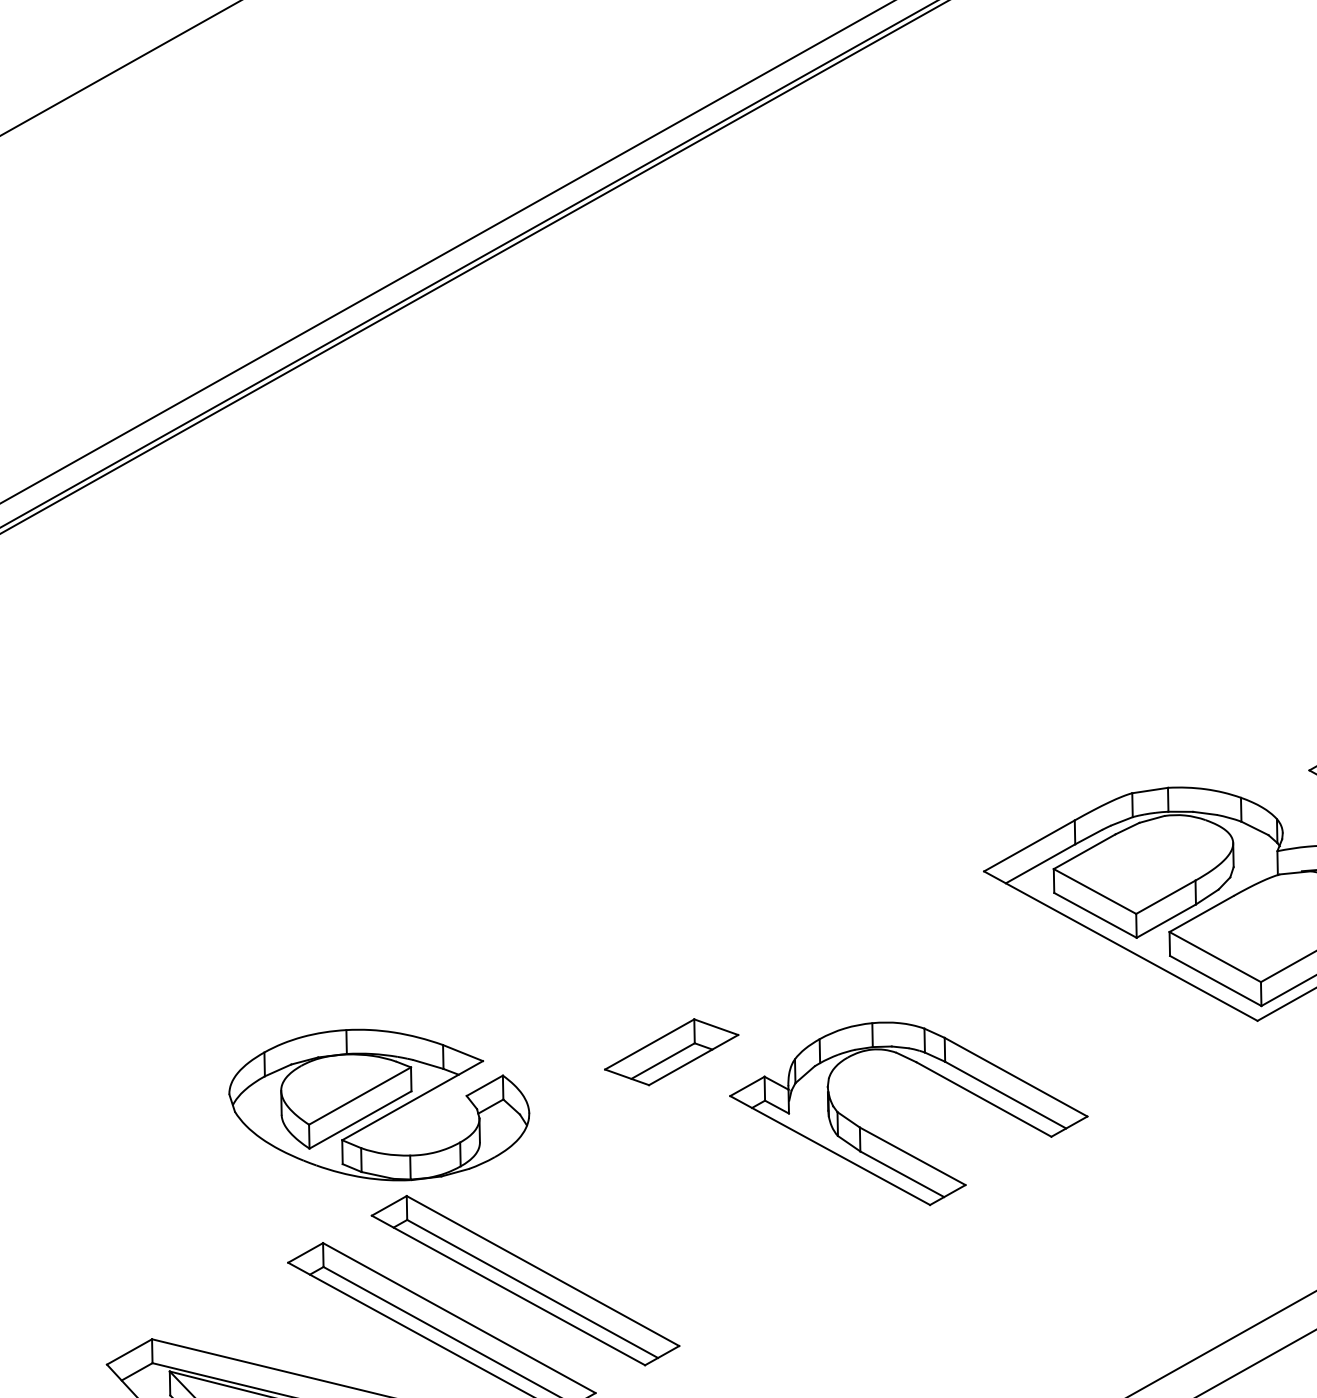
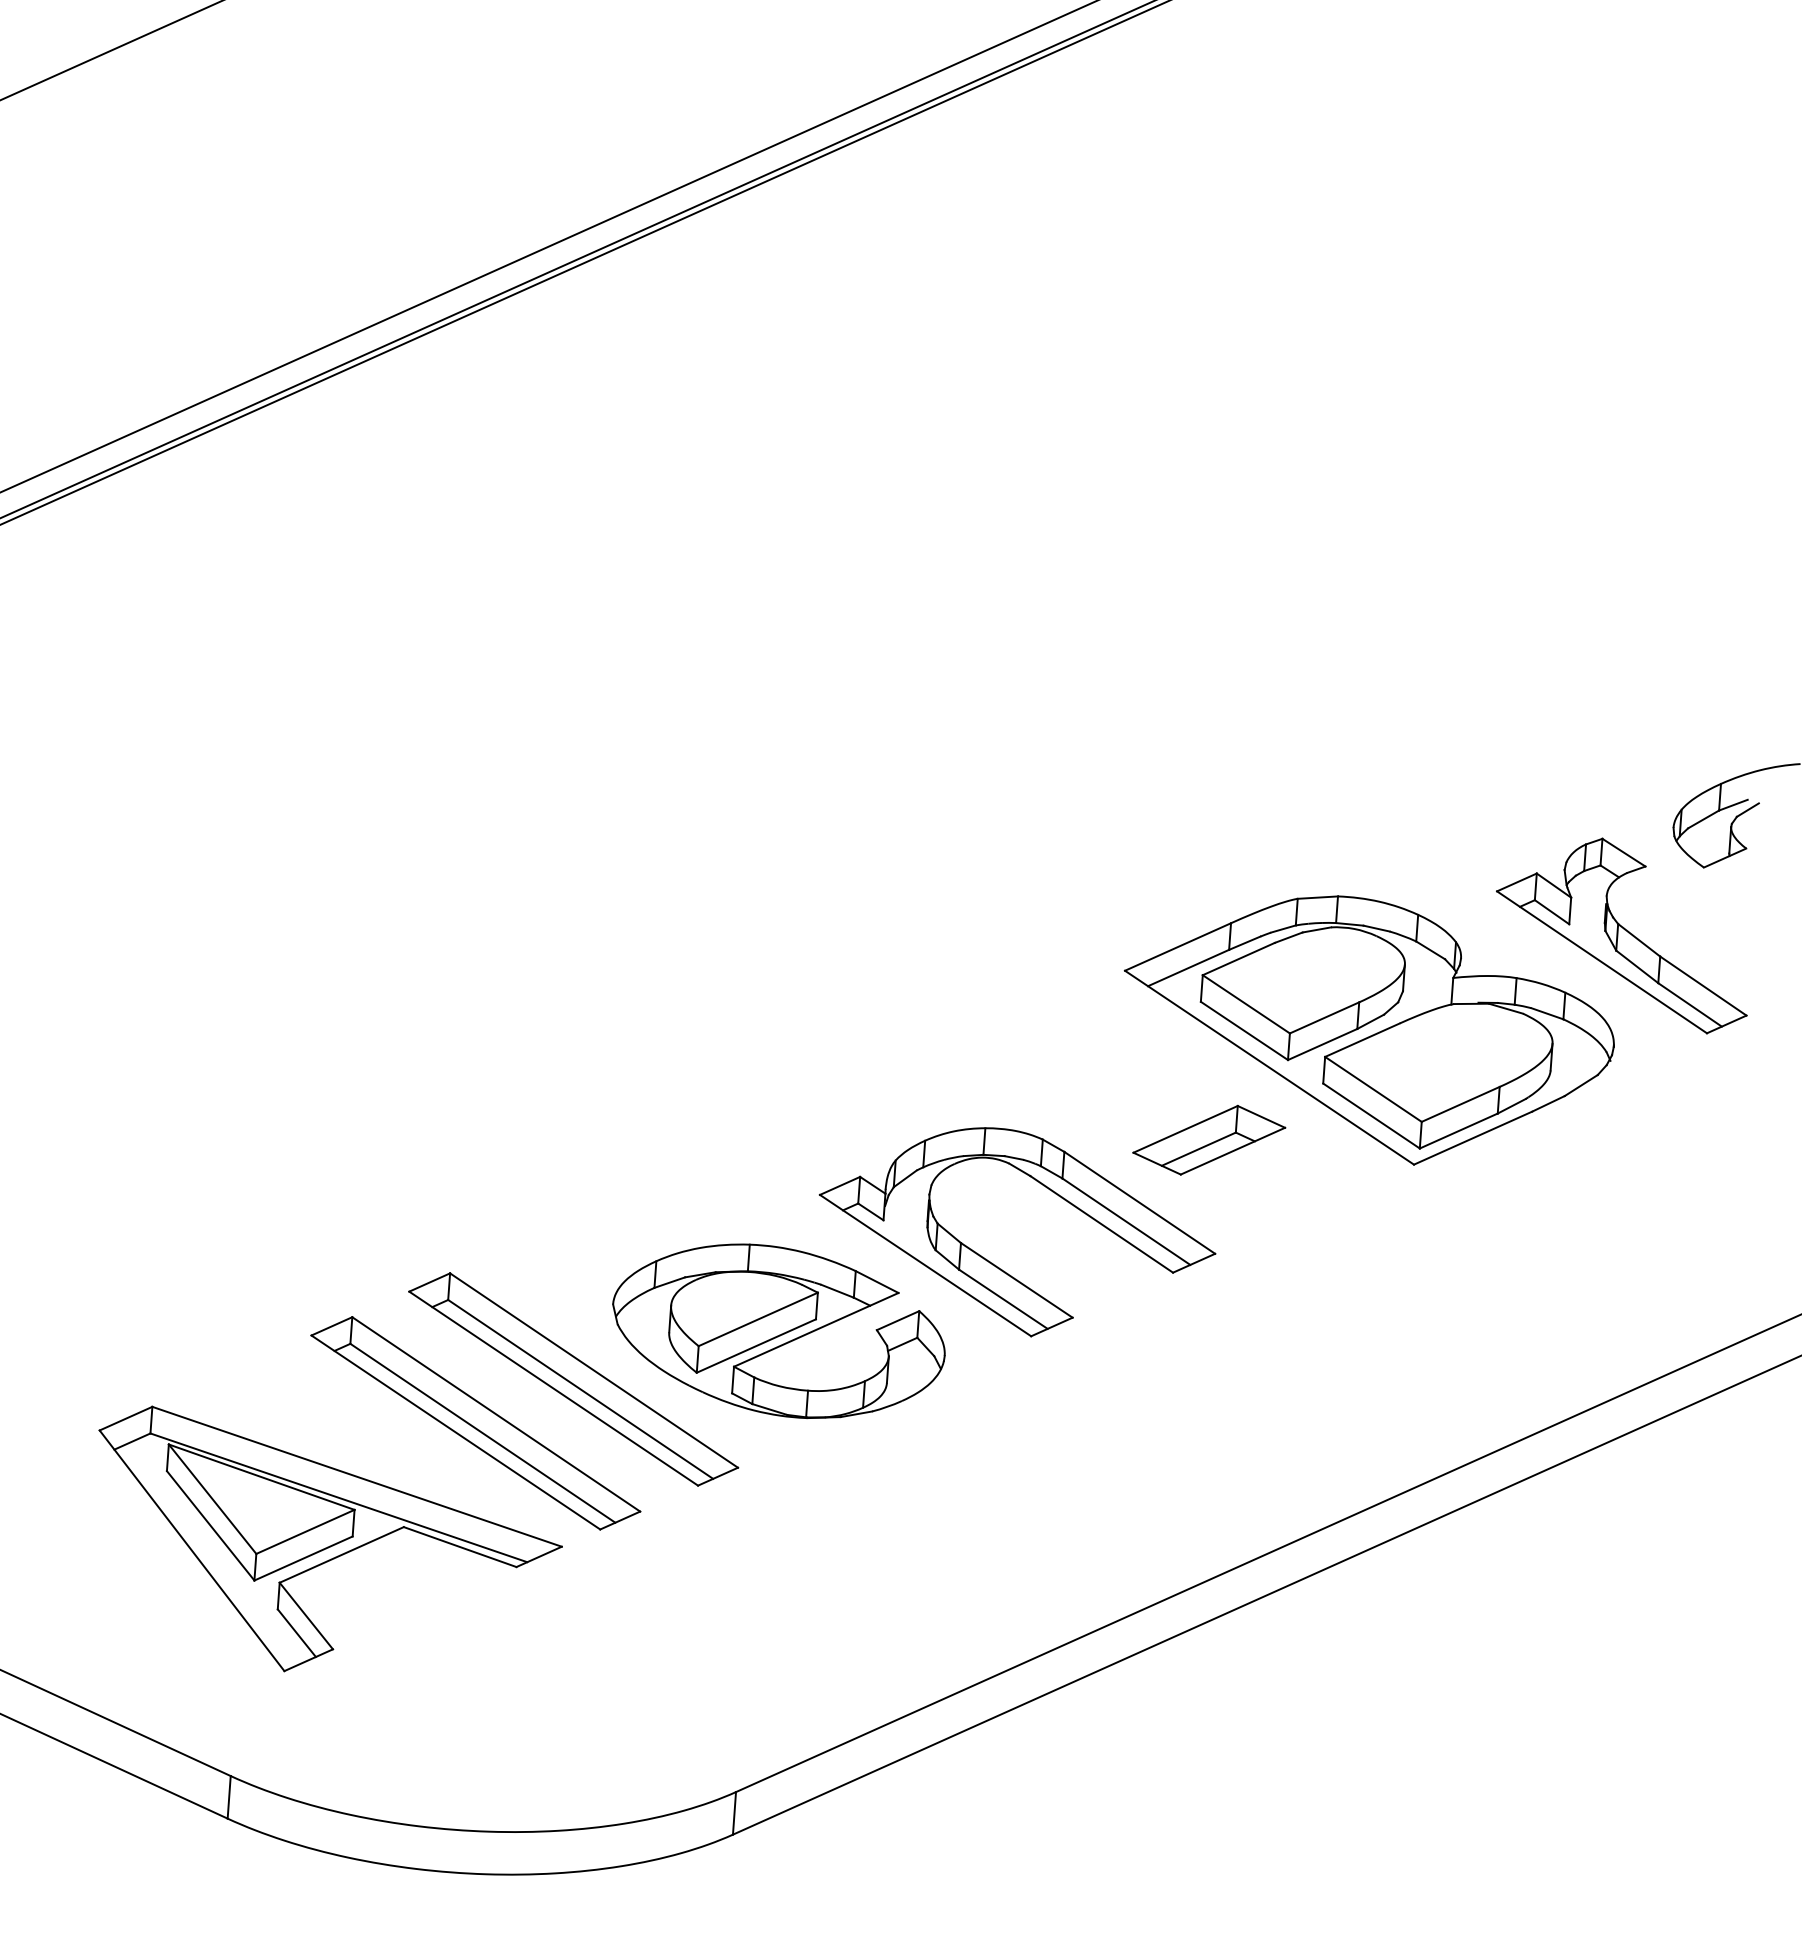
part: (671, 1051) -> (1209, 1139), moved
part: (378, 1104) -> (778, 1330), moved

